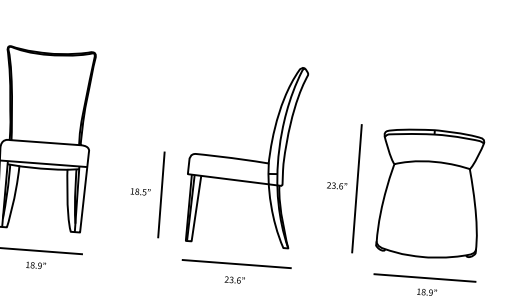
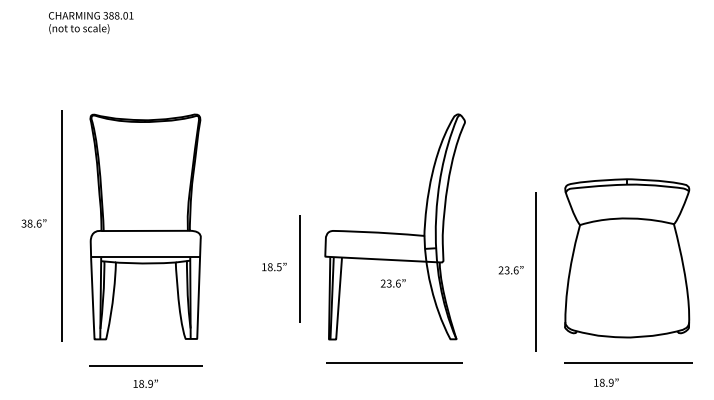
part: (342, 187) -> (517, 271), moved
part: (146, 193) -> (281, 268), moved
text: (234, 280) -> (392, 283), moved
text: (427, 292) -> (606, 382), moved

